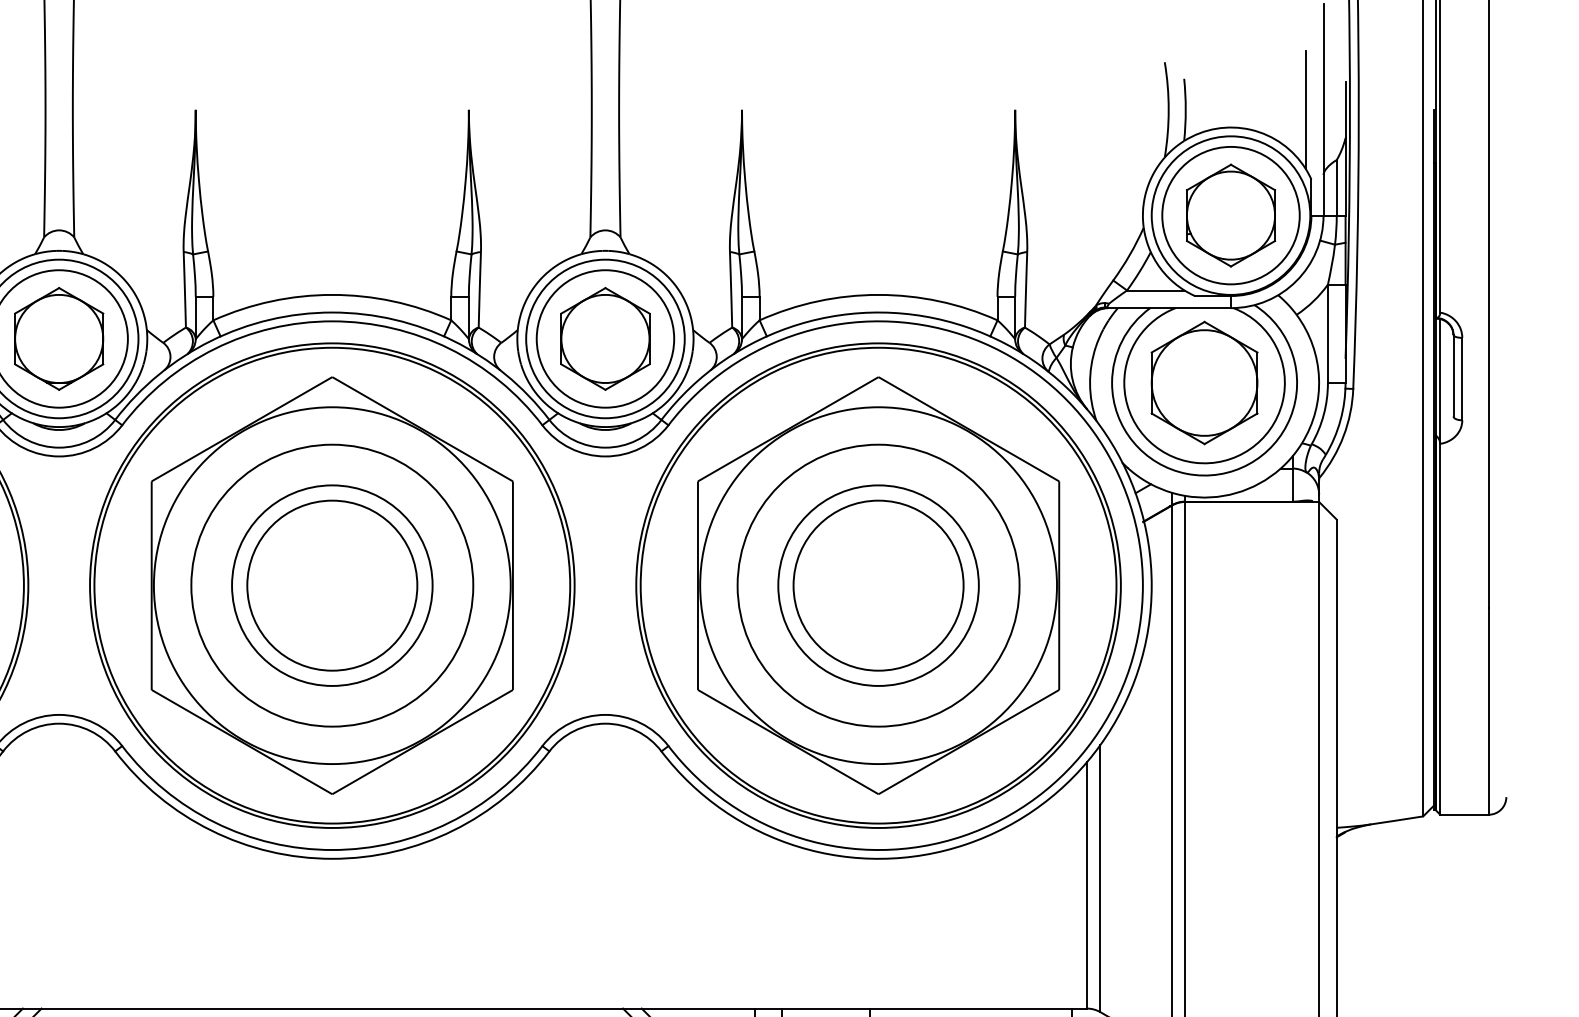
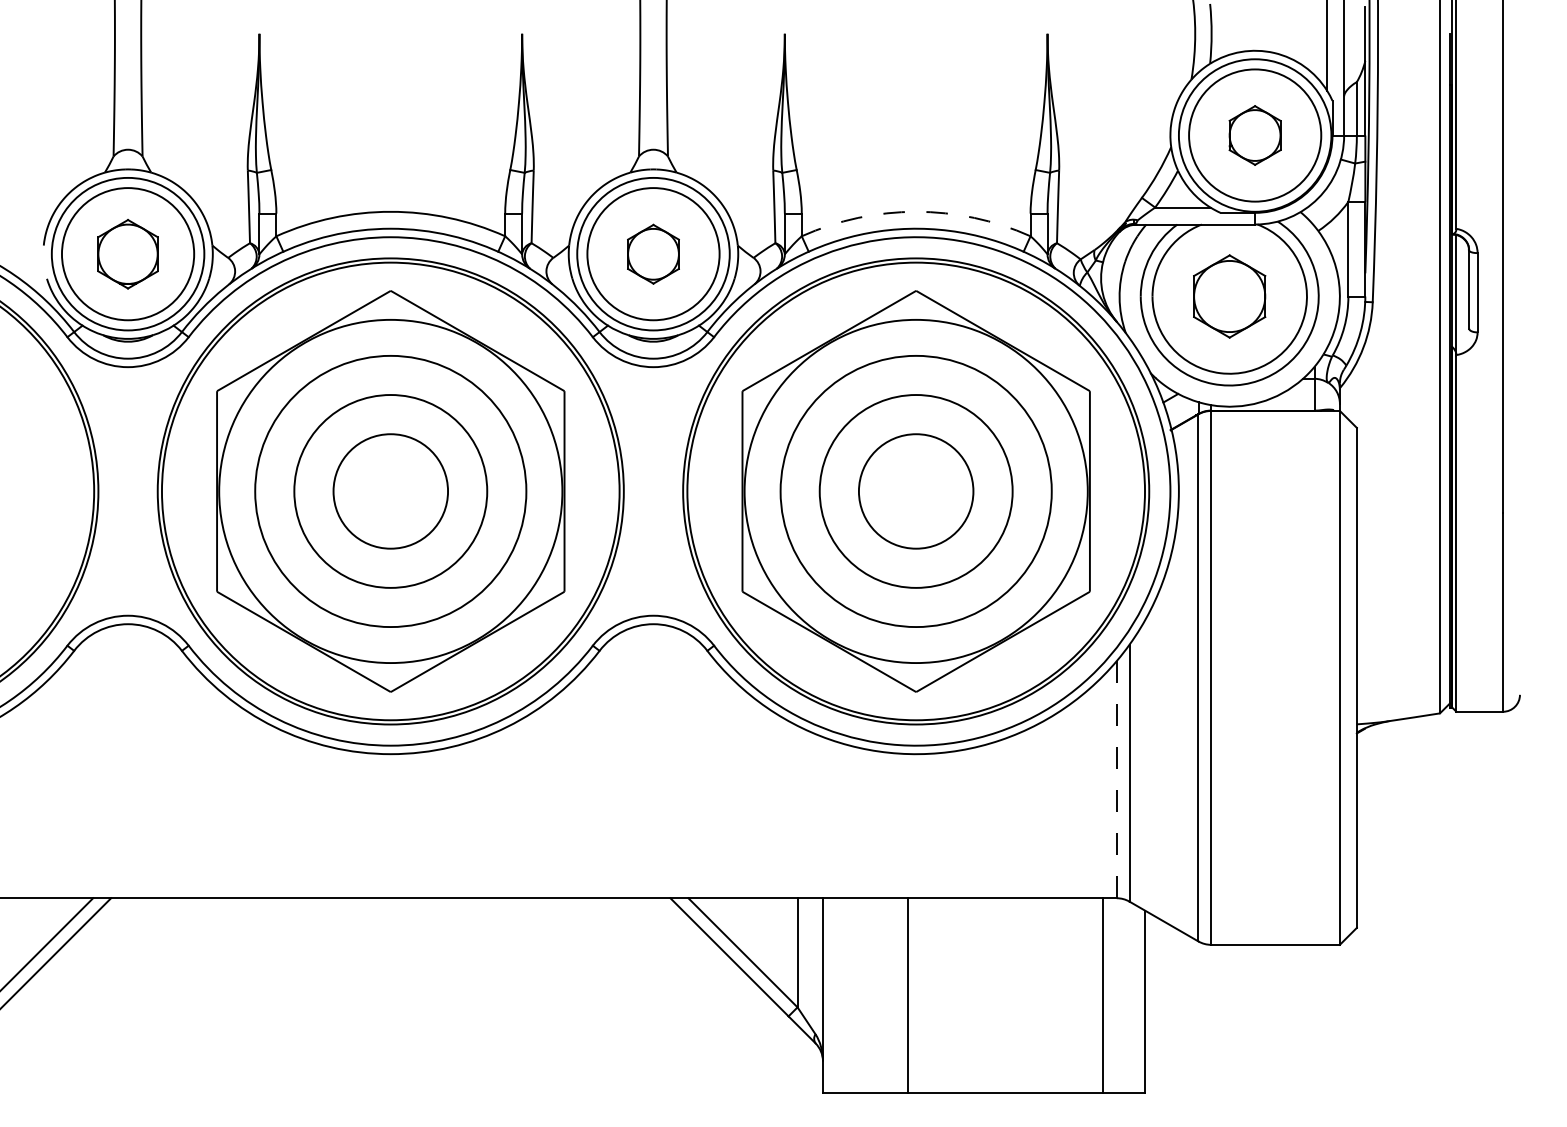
part: (1230, 215) -> (1254, 135), size x0.6
arc: (878, 294) -> (916, 211), solid -> dashed
part: (58, 339) -> (127, 254), size x0.7
part: (605, 339) -> (653, 254), size x0.6
part: (1204, 382) -> (1229, 296), size x0.7
circle: (332, 585) -> (390, 491), size x0.7
circle: (877, 585) -> (915, 491), size x0.7
line: (1086, 885) -> (1116, 779), solid -> dashed

